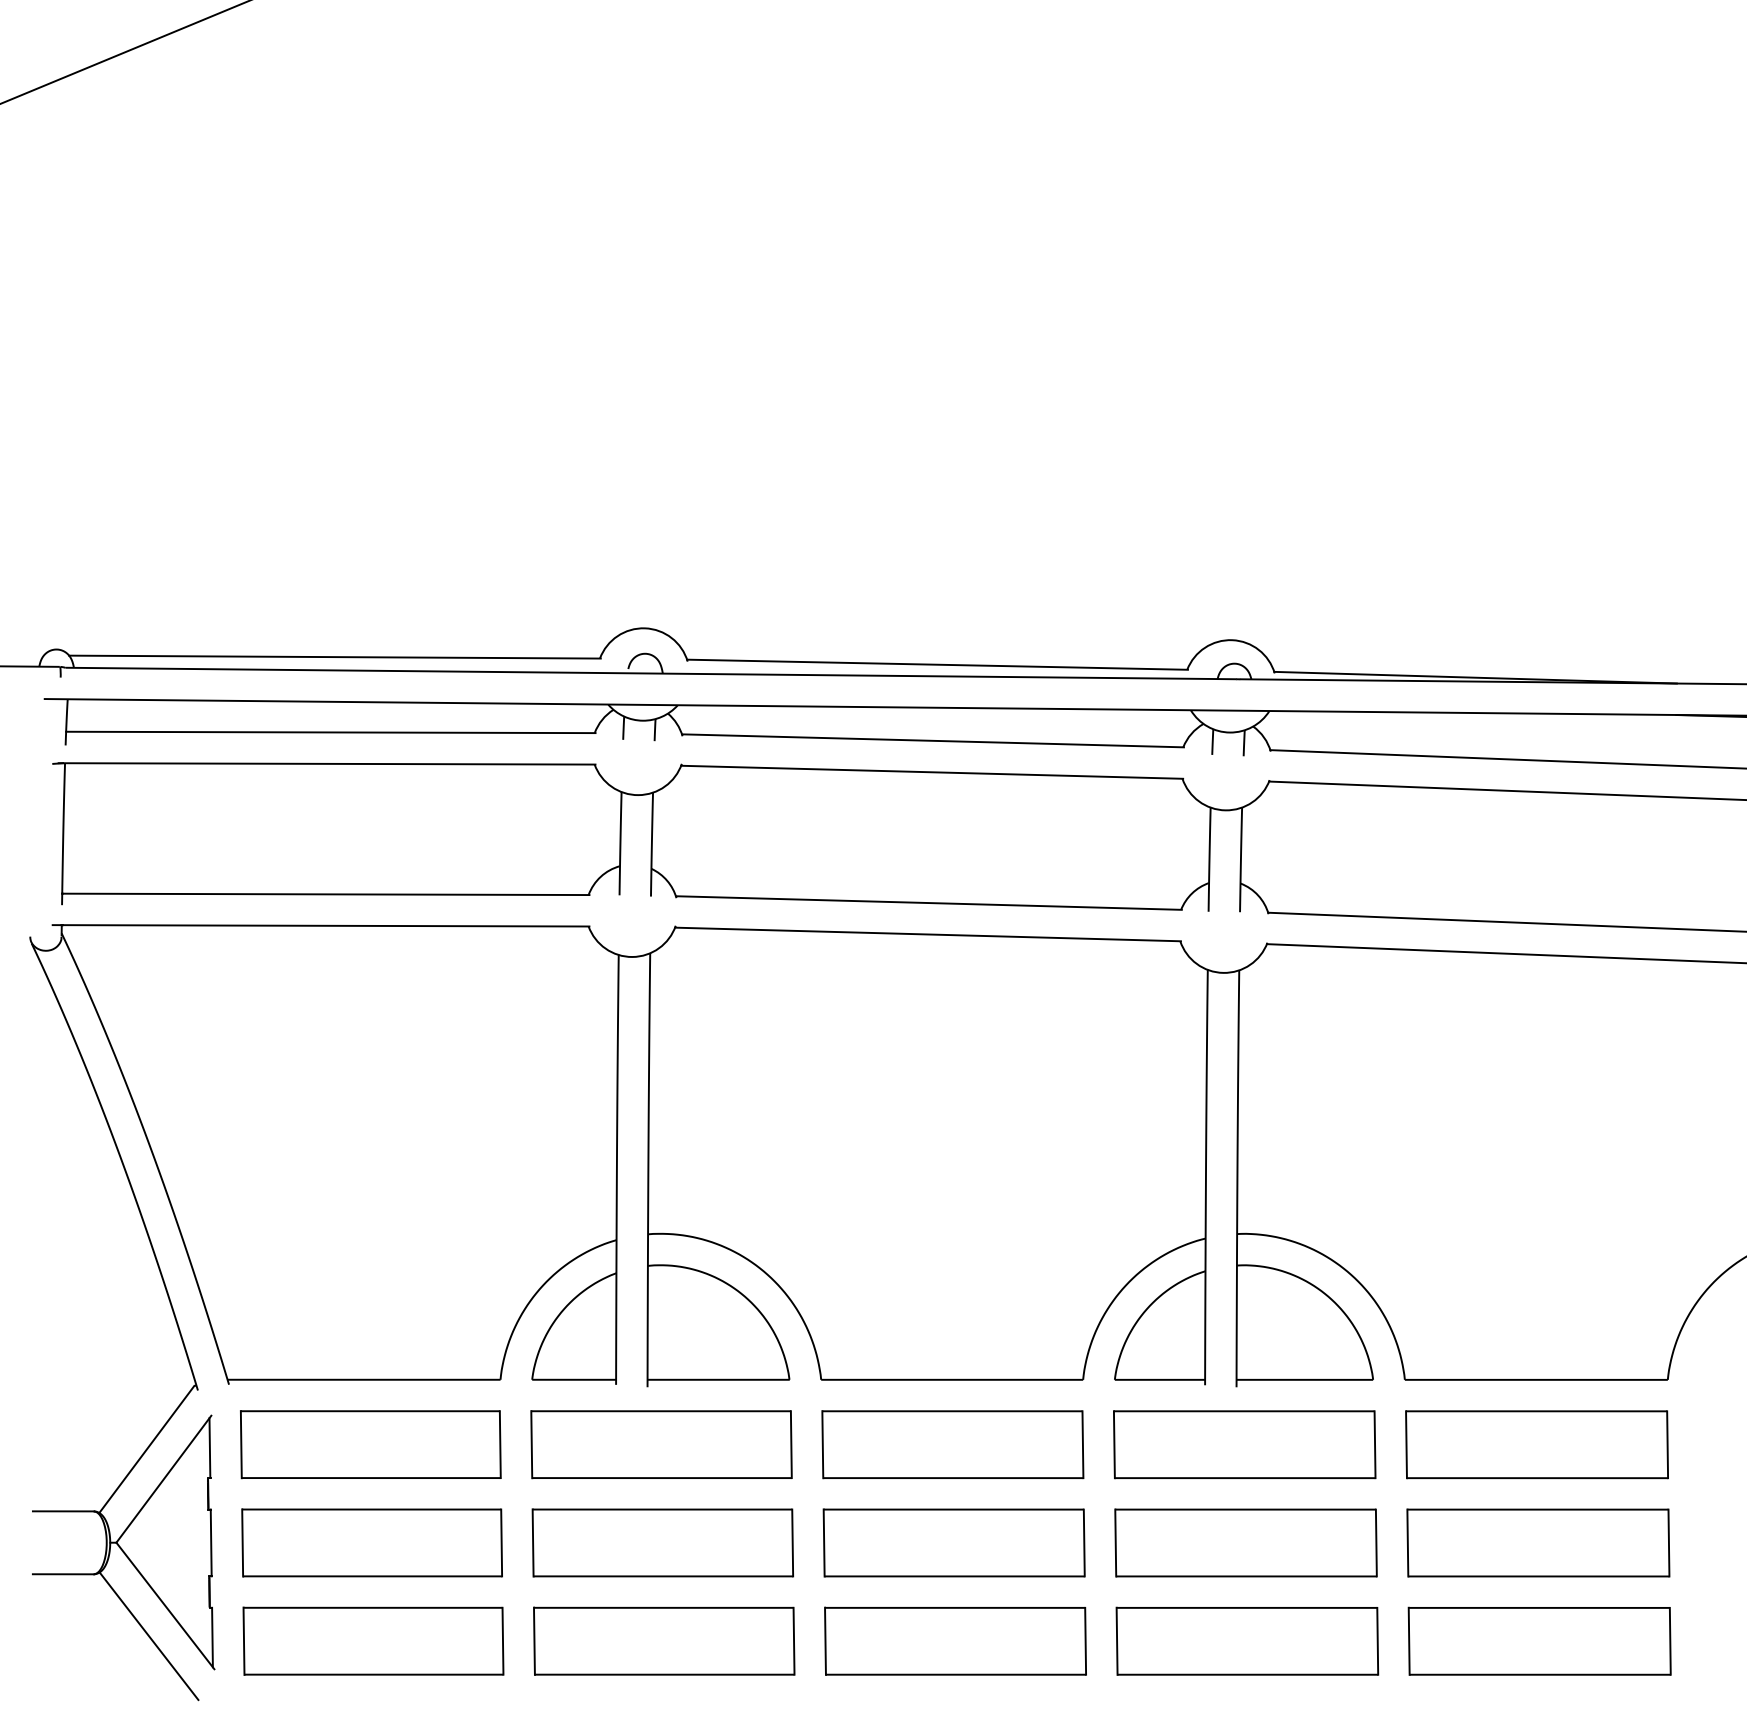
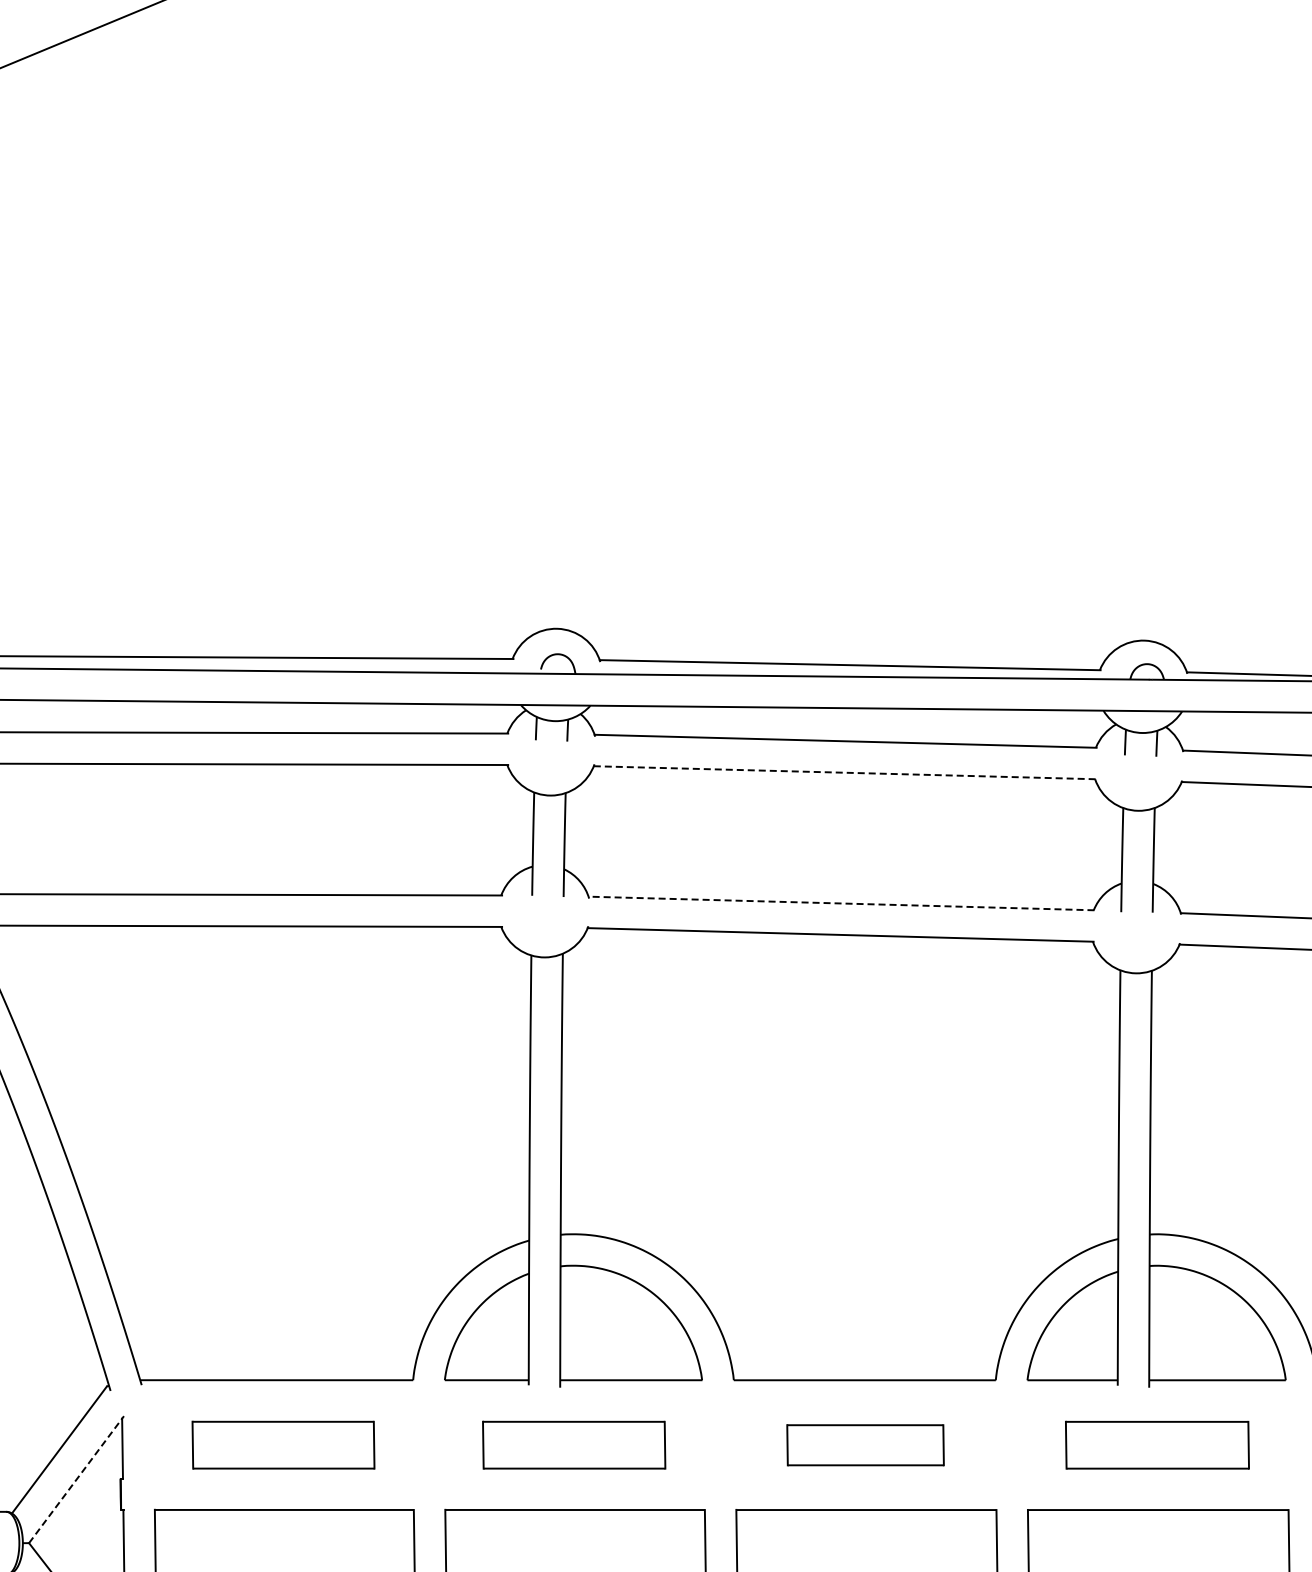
line: (932, 772) -> (845, 772), solid -> dashed
line: (928, 903) -> (841, 903), solid -> dashed
part: (370, 1444) -> (283, 1444), size x0.7
part: (661, 1444) -> (574, 1444), size x0.7
part: (952, 1444) -> (865, 1444), size x0.6
part: (1244, 1444) -> (1157, 1444), size x0.7
line: (164, 1478) -> (77, 1478), solid -> dashed

